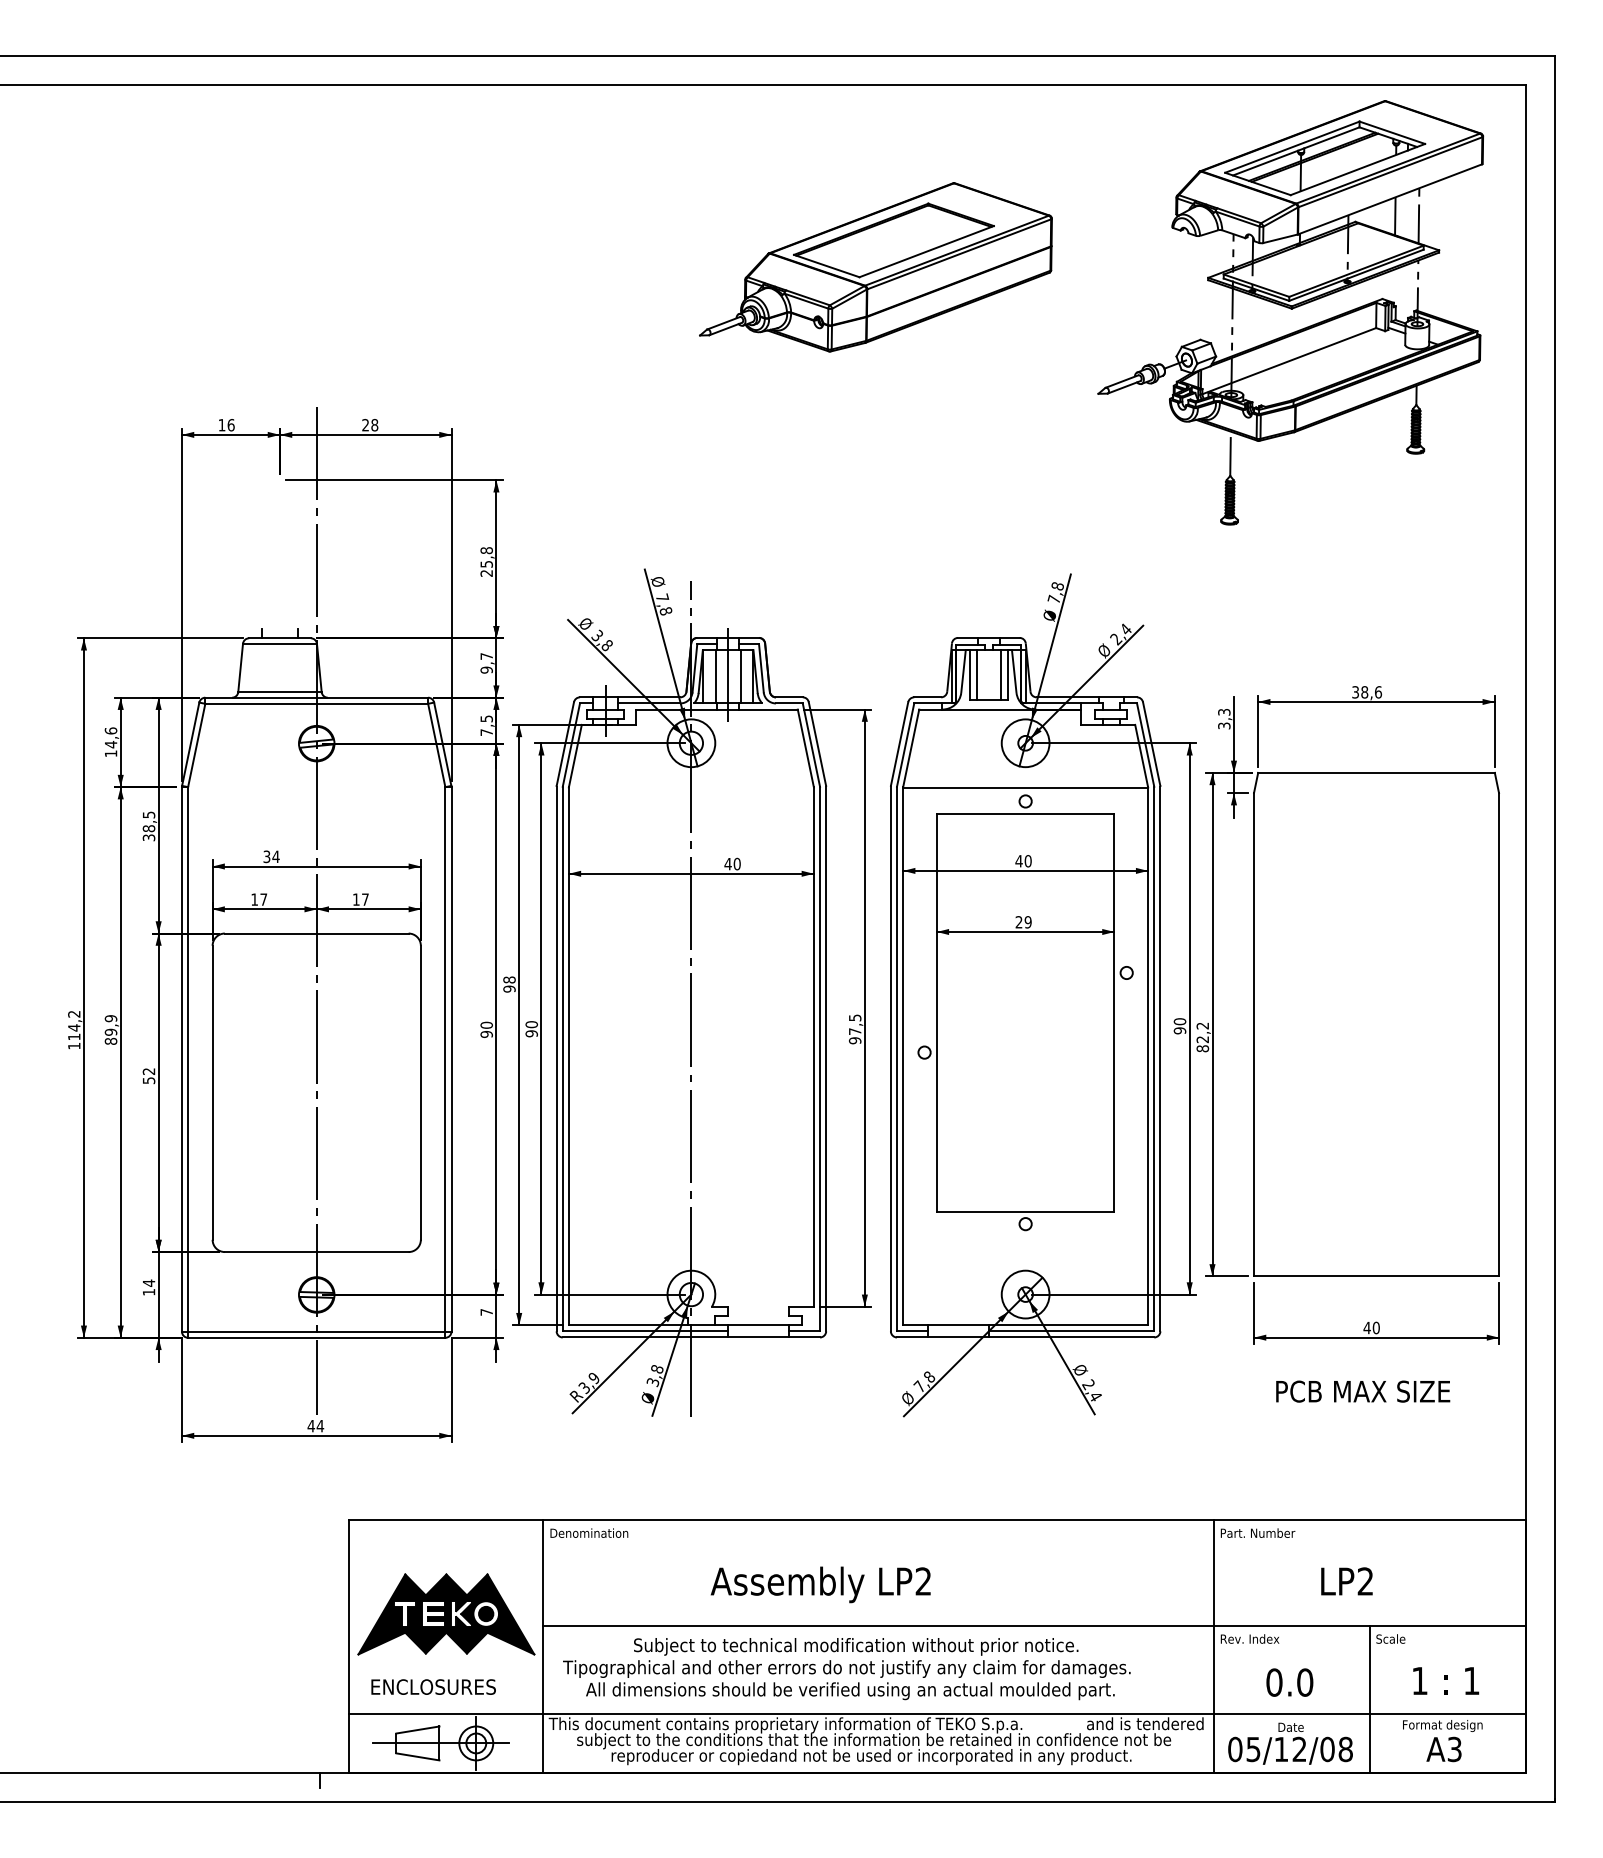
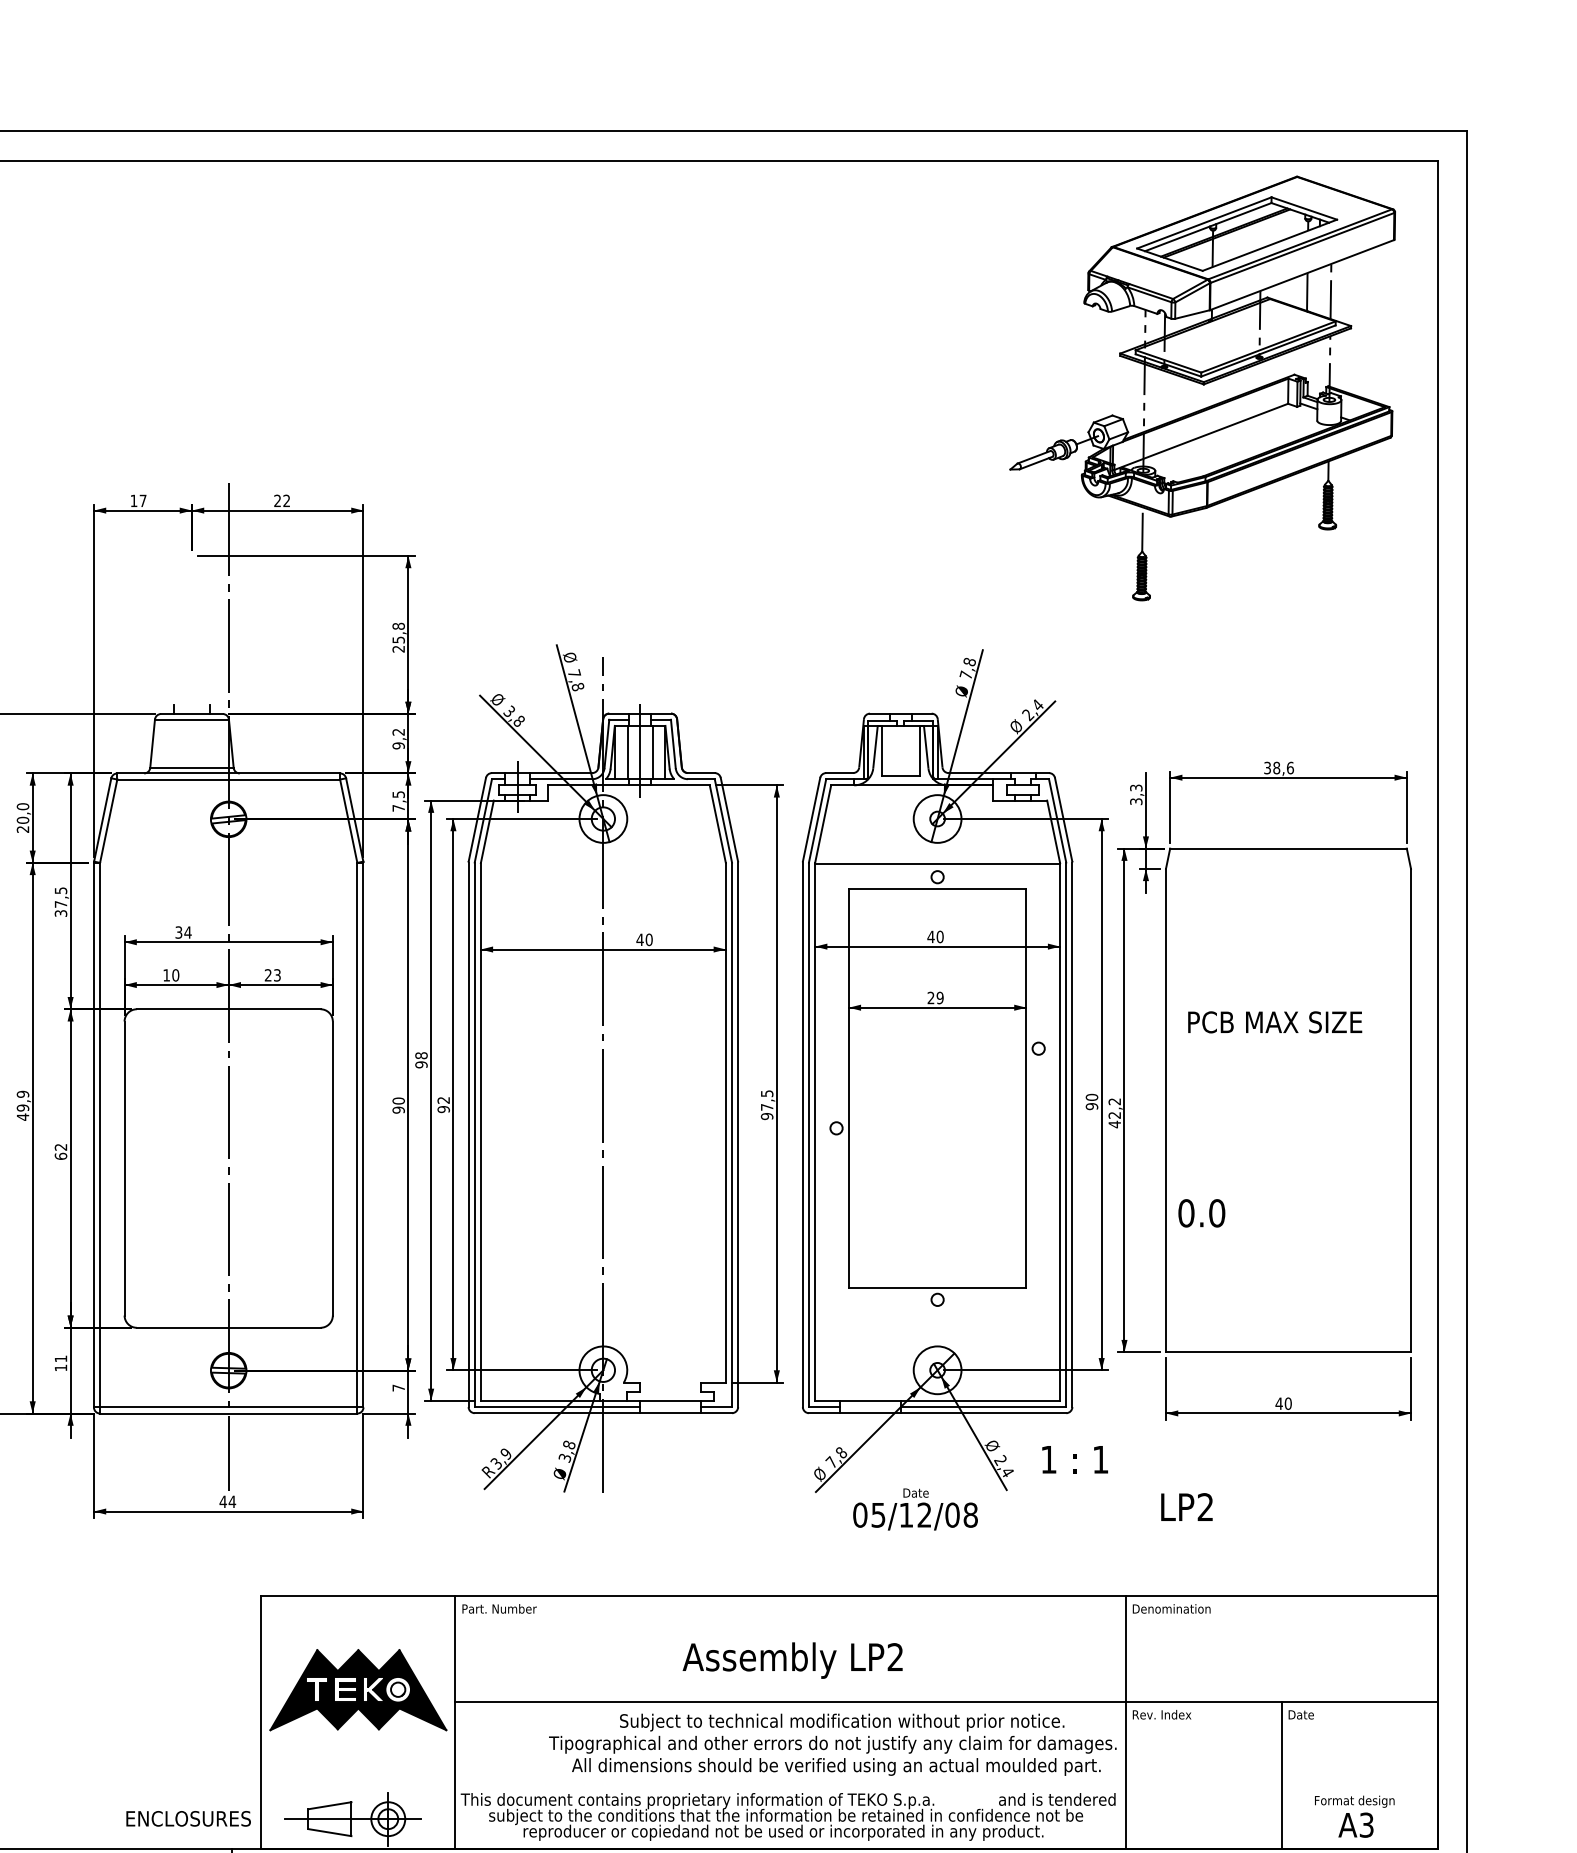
part: (875, 267) -> (787, 343), removed
text: (230, 425) -> (142, 501), 16 -> 17
text: (374, 425) -> (286, 501), 28 -> 22
text: (486, 656) -> (398, 732), 9,7 -> 9,2
line: (976, 675) -> (888, 751), removed
line: (1001, 675) -> (913, 751), removed
text: (110, 742) -> (22, 818), 14,6 -> 20,0
text: (148, 828) -> (60, 904), 38,5 -> 37,5
text: (263, 899) -> (175, 975), 17 -> 10
text: (360, 899) -> (272, 975), 17 -> 23
text: (531, 1024) -> (443, 1100), 90 -> 92
text: (110, 1041) -> (22, 1117), 89,9 -> 49,9
text: (1202, 1048) -> (1114, 1124), 82,2 -> 42,2
text: (148, 1080) -> (60, 1156), 52 -> 62
text: (149, 1282) -> (61, 1358), 14 -> 11
text: (1363, 1391) -> (1275, 1022), moved
text: (589, 1532) -> (501, 1608), Denomination -> Part. Number
text: (1260, 1532) -> (1172, 1608), Part. Number -> Denomination
text: (1346, 1581) -> (1186, 1507), moved
text: (820, 1584) -> (792, 1660), moved
fill: (486, 1613) -> (398, 1689), removed
text: (1390, 1638) -> (1302, 1714), Scale -> Date
text: (846, 1669) -> (832, 1745), moved
text: (1446, 1680) -> (1075, 1459), moved
text: (1289, 1682) -> (1201, 1213), moved
text: (433, 1686) -> (188, 1818), moved
line: (937, 1714) -> (849, 1790), removed
text: (1290, 1743) -> (915, 1509), moved

